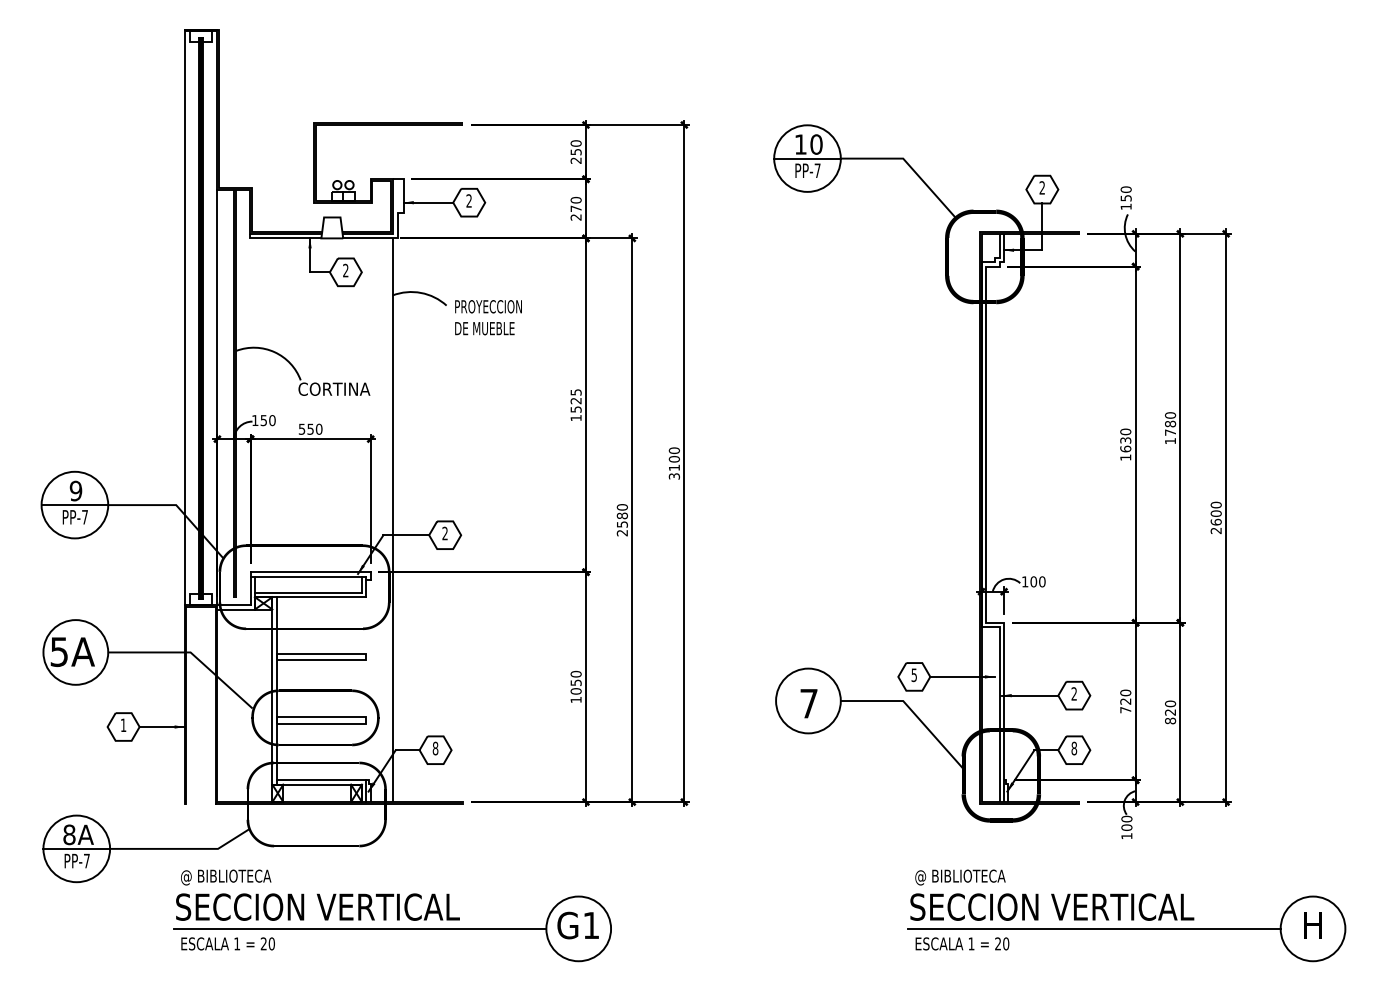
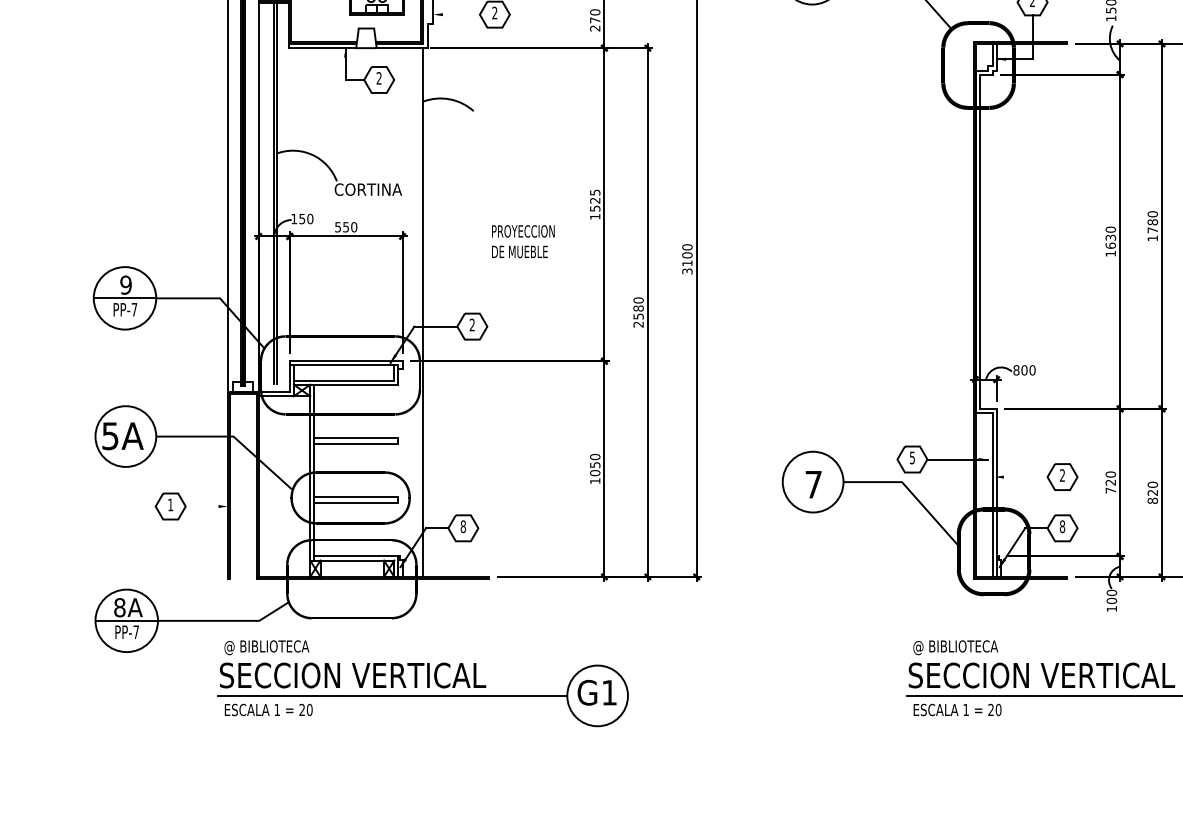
line: (428, 202) -> (456, 14), removed
text: (488, 317) -> (523, 241), moved
text: (1024, 581) -> (1015, 370), 100 -> 800
line: (1029, 695) -> (1020, 476), removed
line: (161, 727) -> (206, 506), removed

